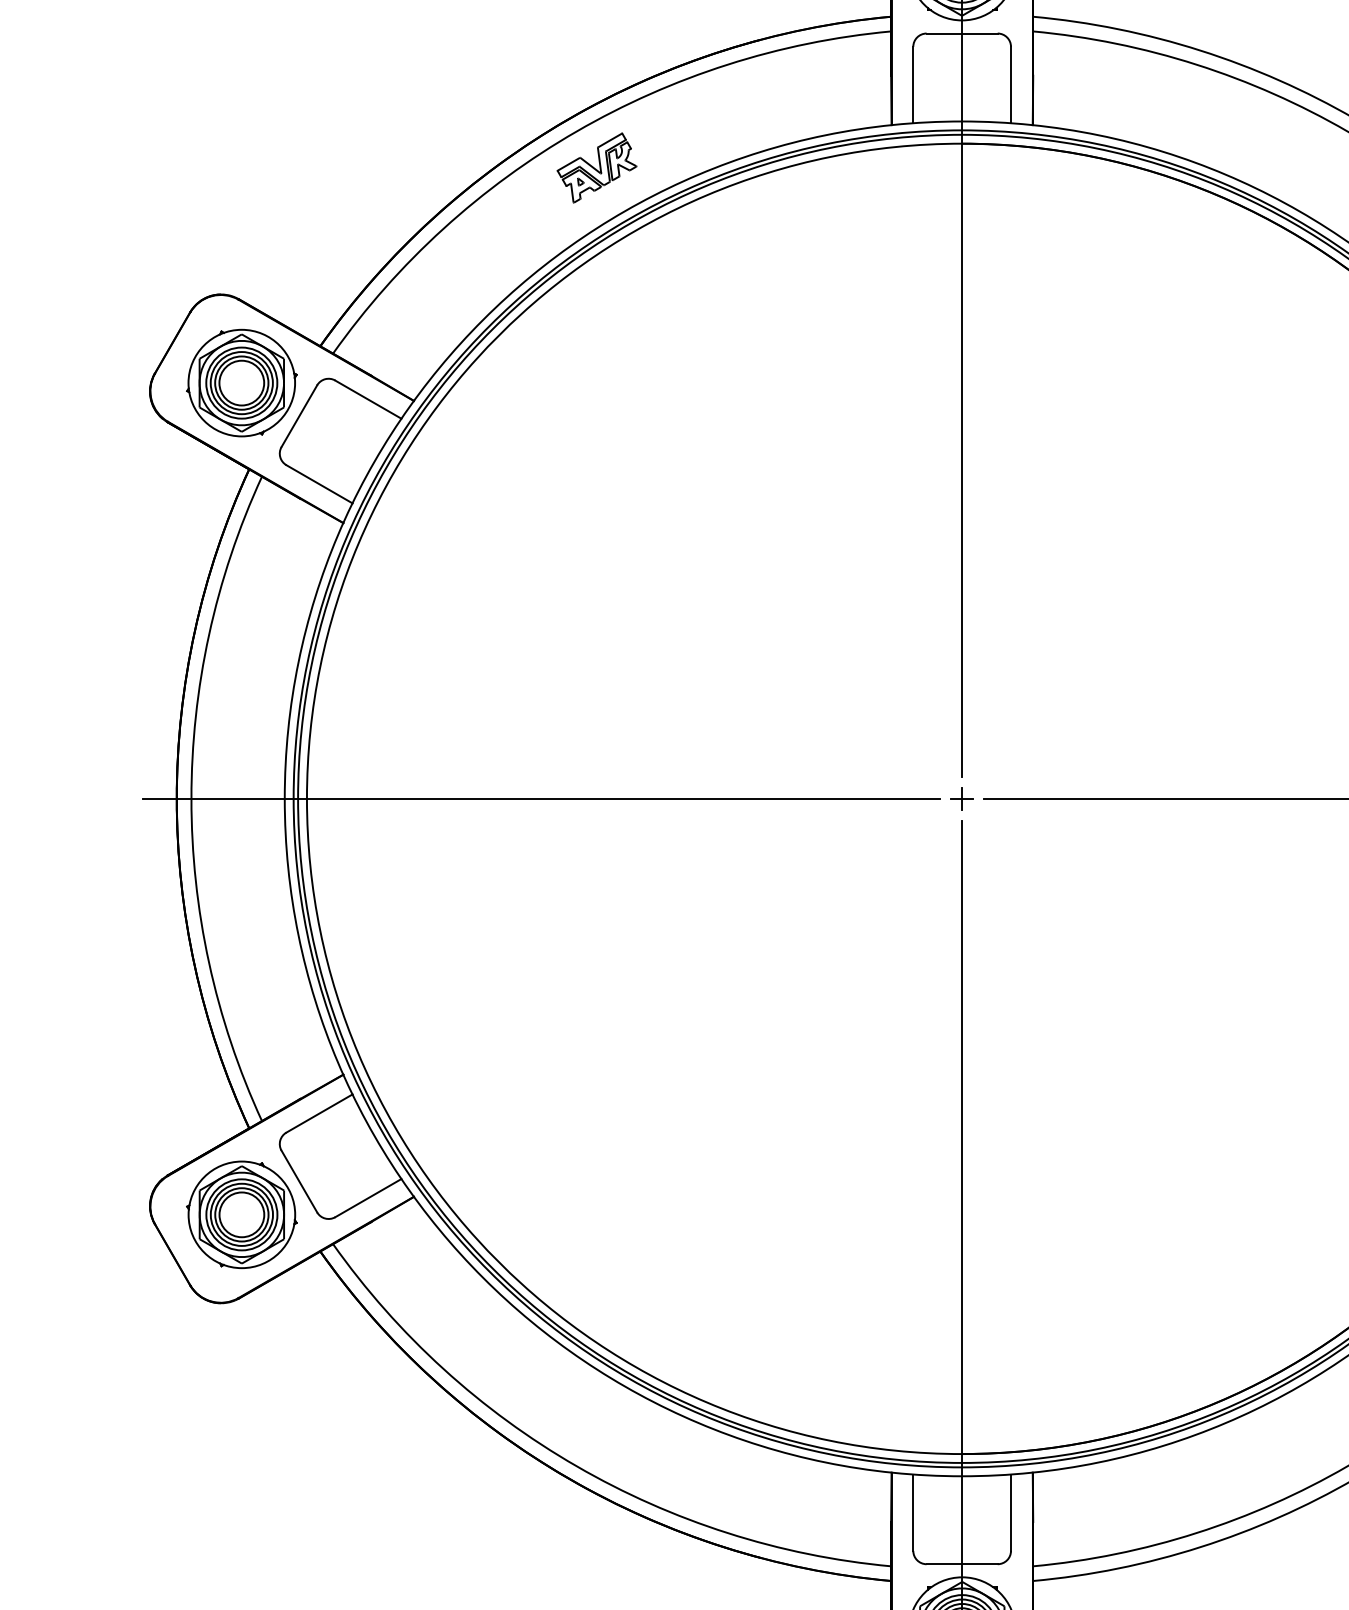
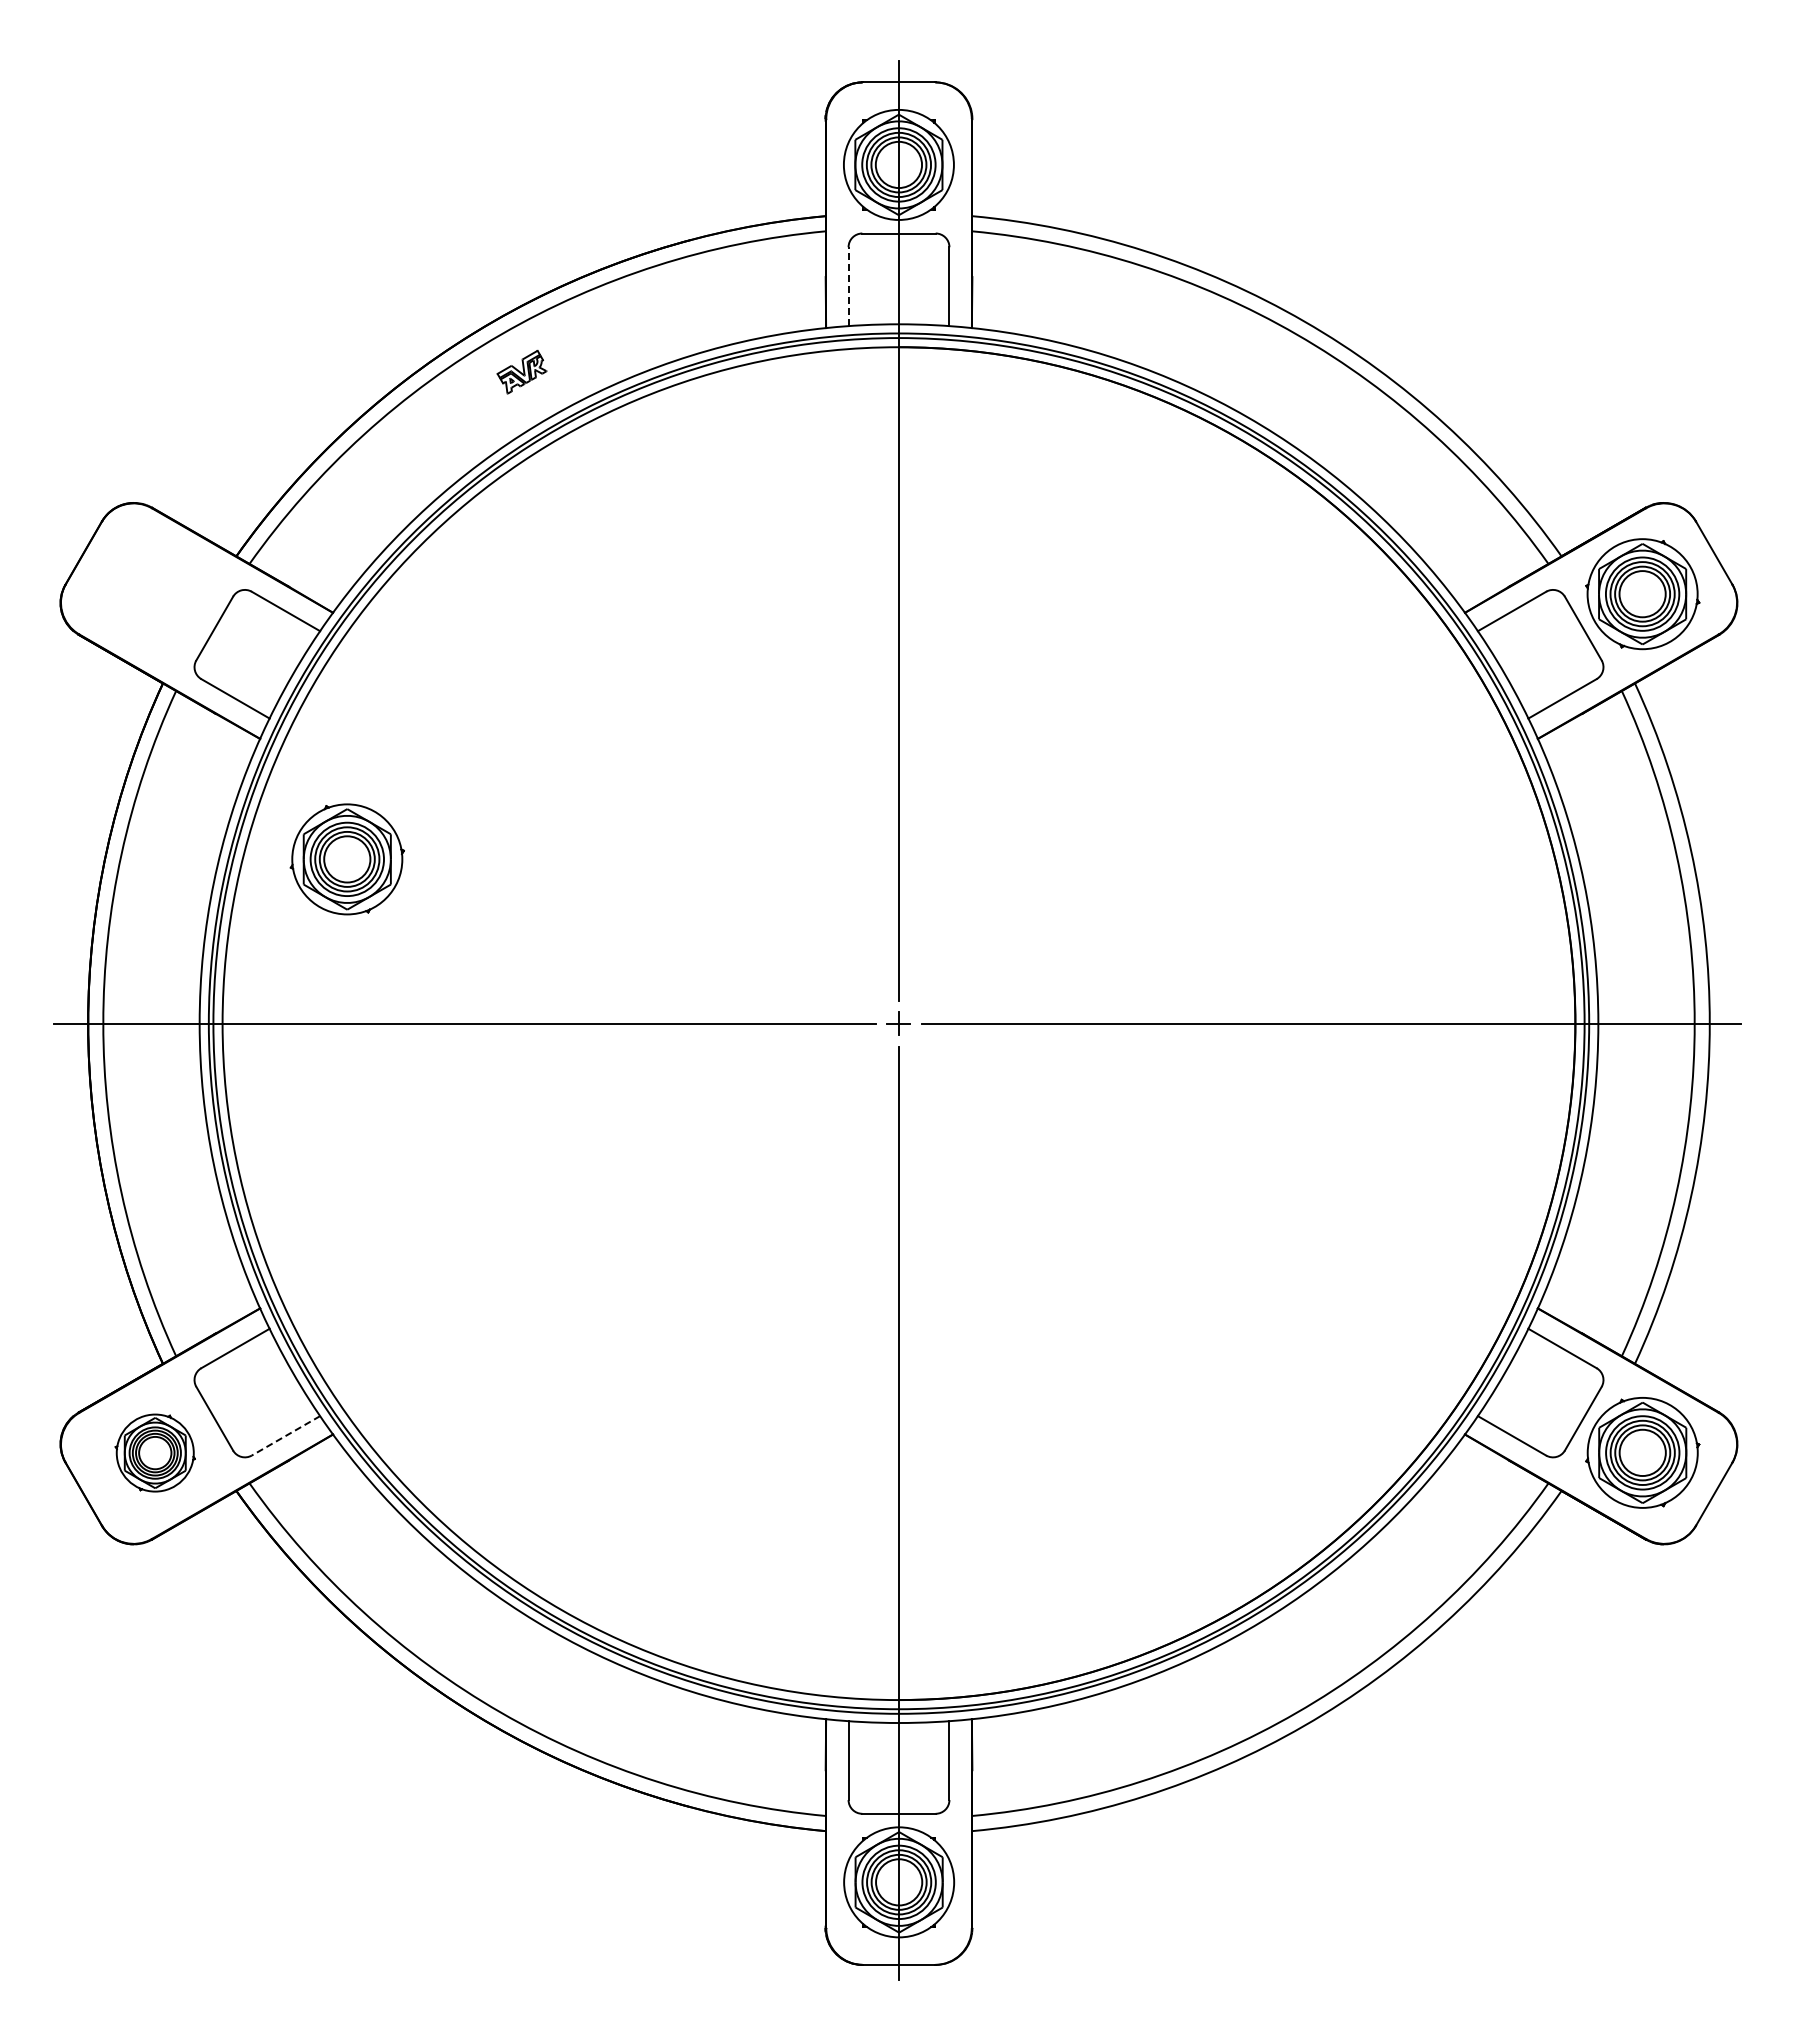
line: (913, 84) -> (848, 286), solid -> dashed
part: (596, 167) -> (521, 371), size x0.6
part: (241, 383) -> (346, 859), moved
line: (367, 1198) -> (285, 1436), solid -> dashed
part: (241, 1214) -> (154, 1452), size x0.7

